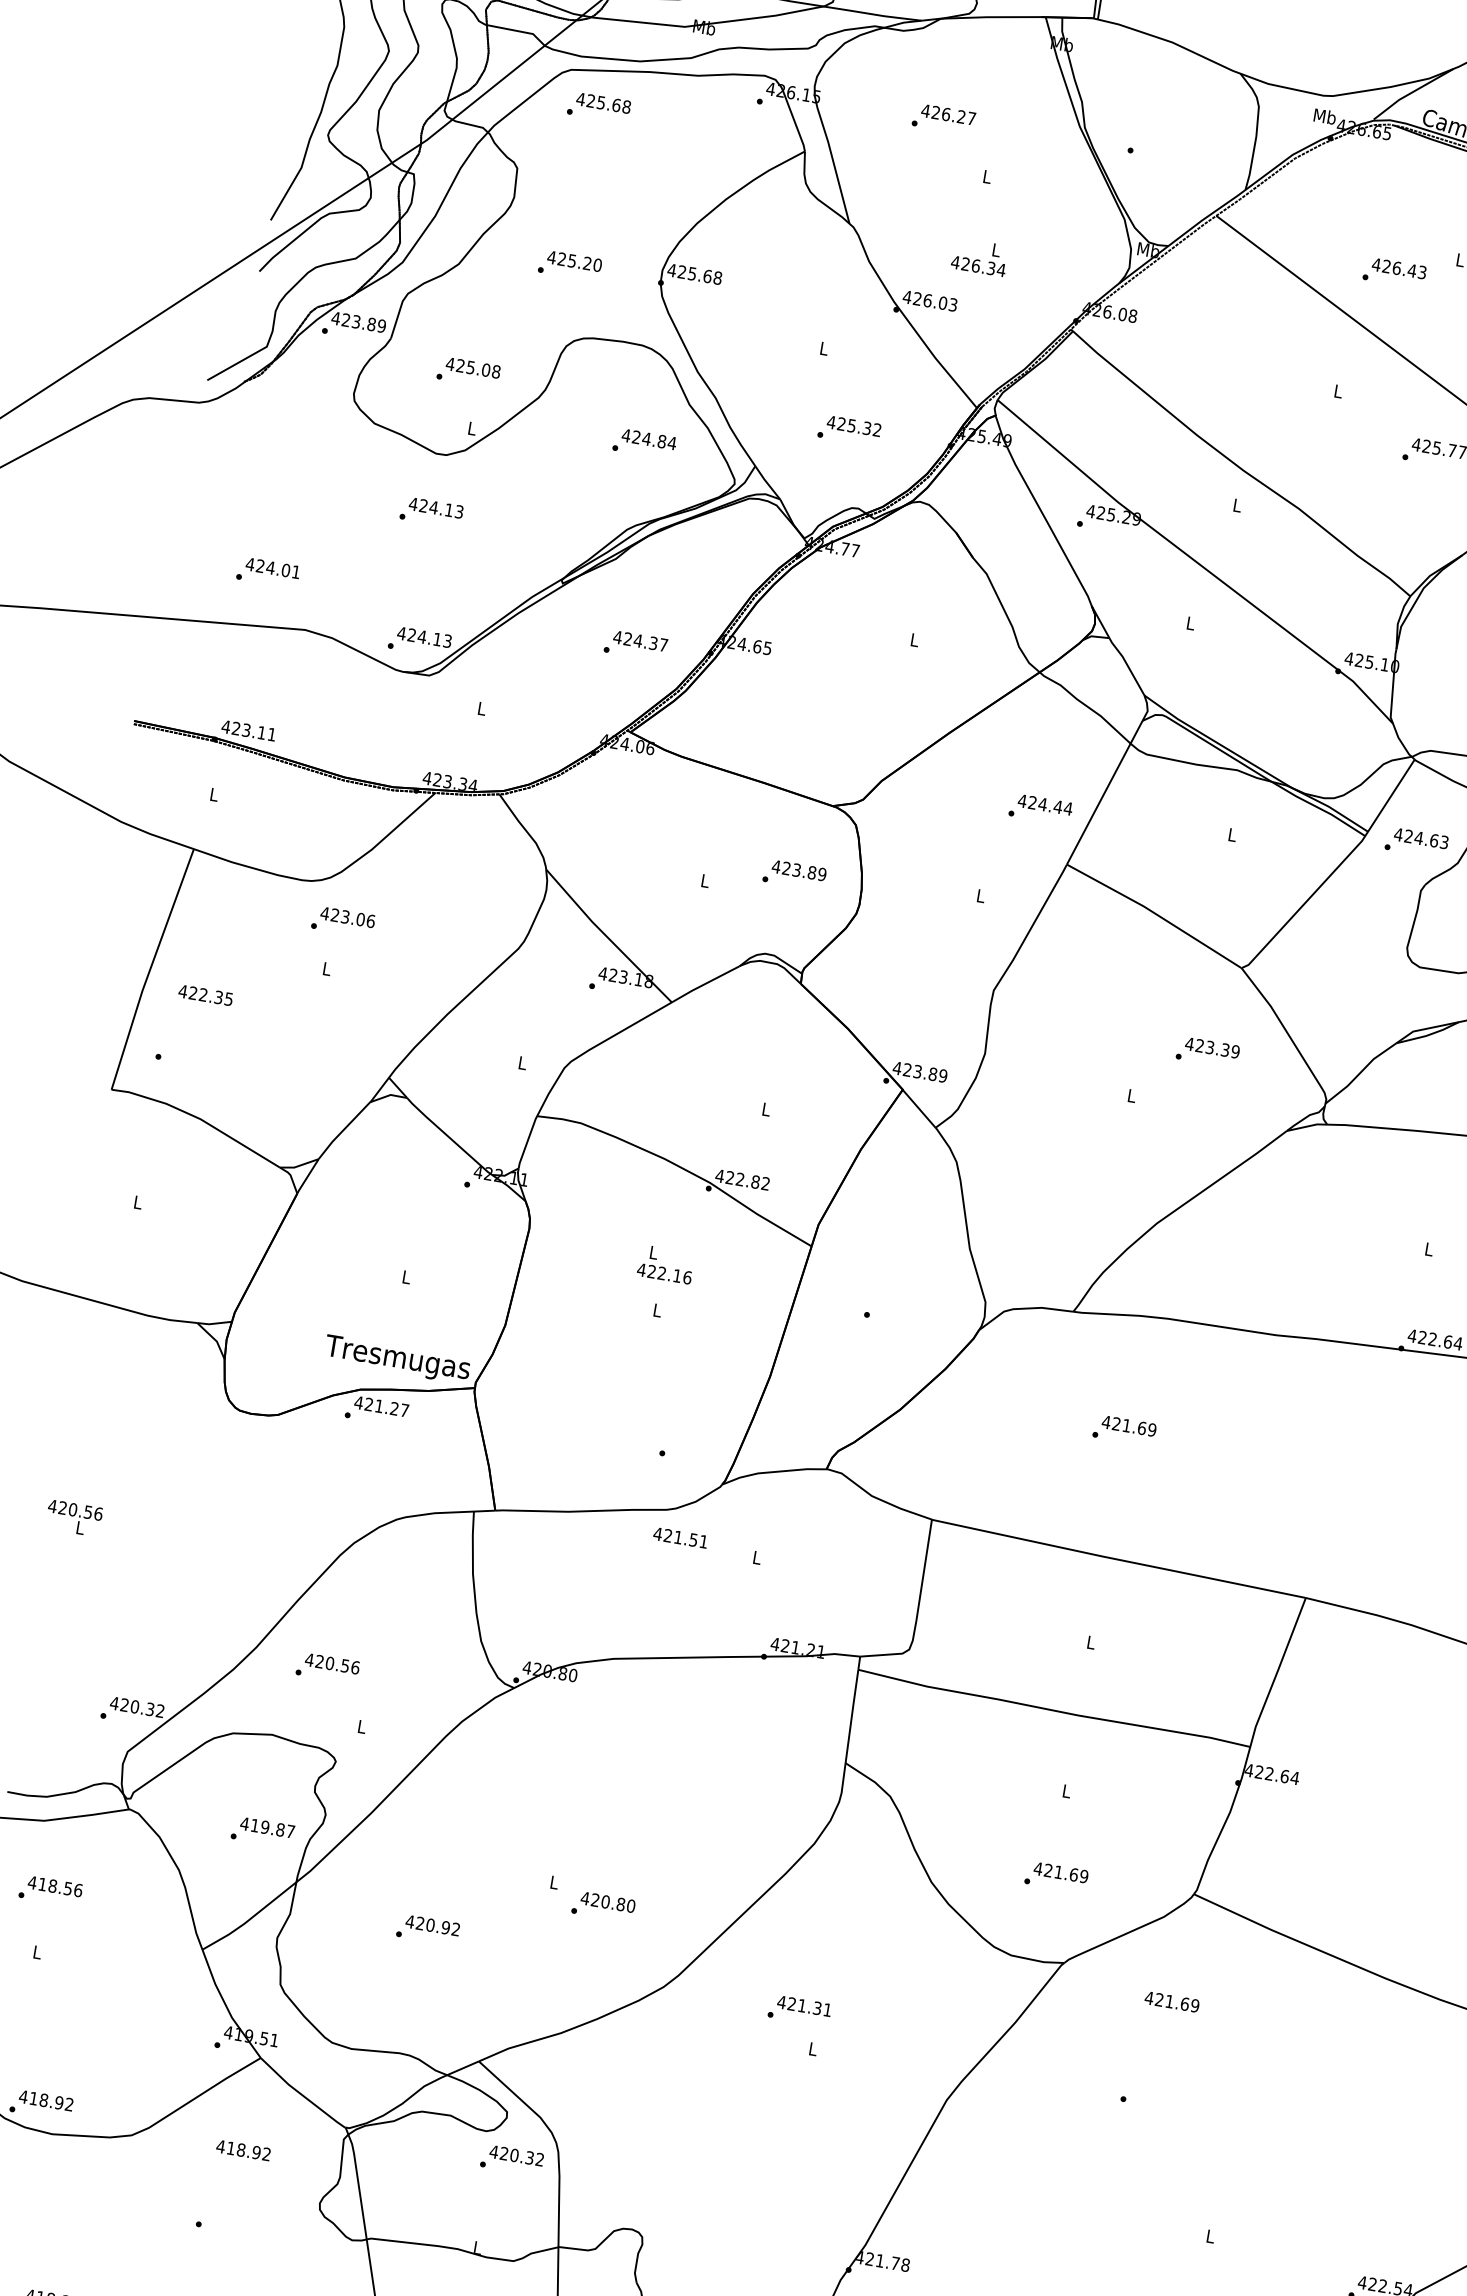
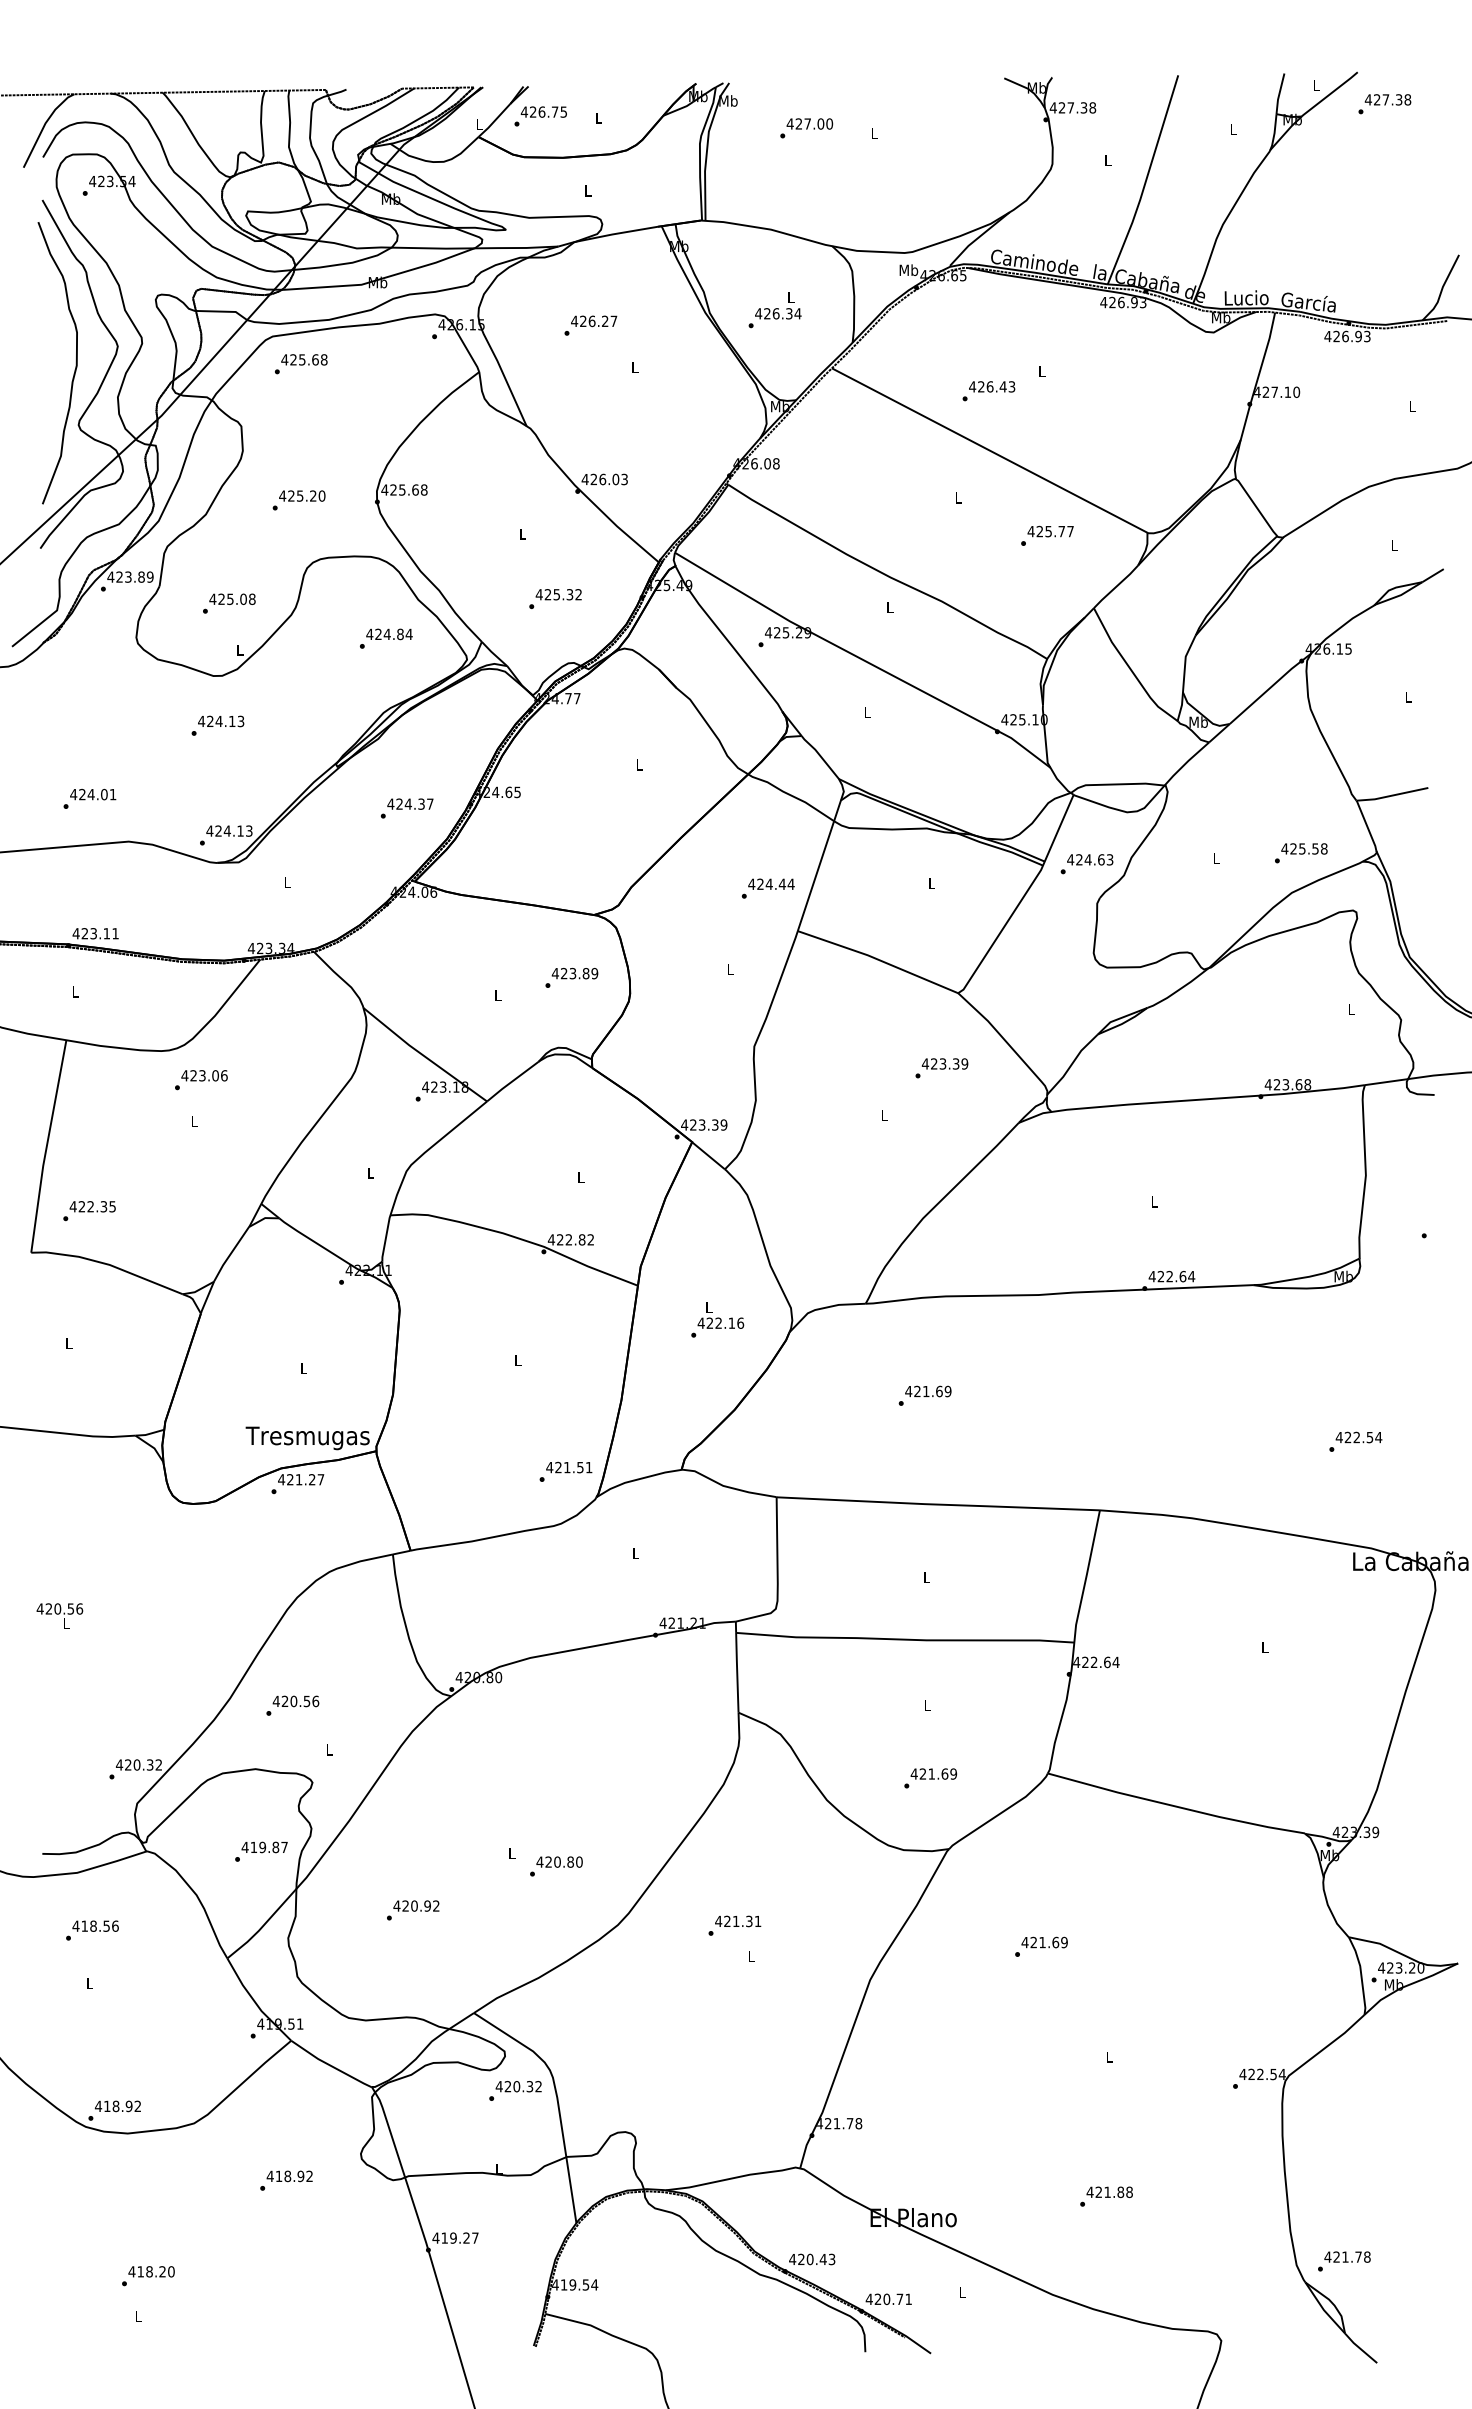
text: (980, 256) -> (778, 305), moved
text: (205, 995) -> (92, 1206), moved
text: (933, 1073) -> (715, 1124), 423.89 -> 423.39
text: (665, 1264) -> (720, 1315), moved
text: (680, 1537) -> (569, 1467), moved
text: (1171, 2001) -> (1044, 1942), moved
text: (243, 2150) -> (289, 2176), moved

